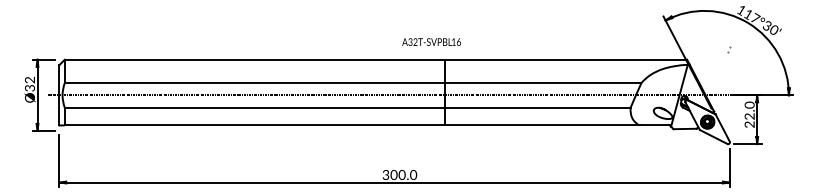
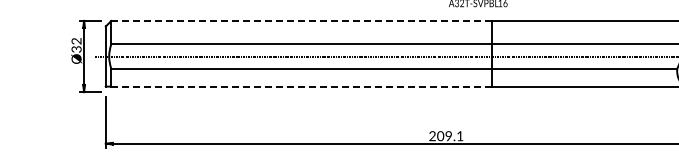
line: (254, 59) -> (301, 20), solid -> dashed
line: (255, 125) -> (302, 86), solid -> dashed
text: (399, 174) -> (446, 135), 300.0 -> 209.1

